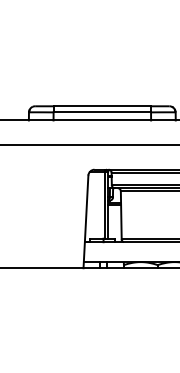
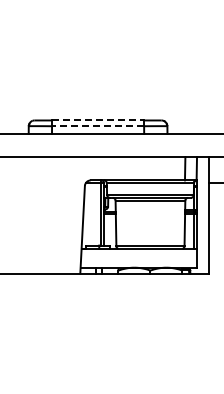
line: (102, 106) -> (98, 120), solid -> dashed
line: (101, 112) -> (97, 126), solid -> dashed

